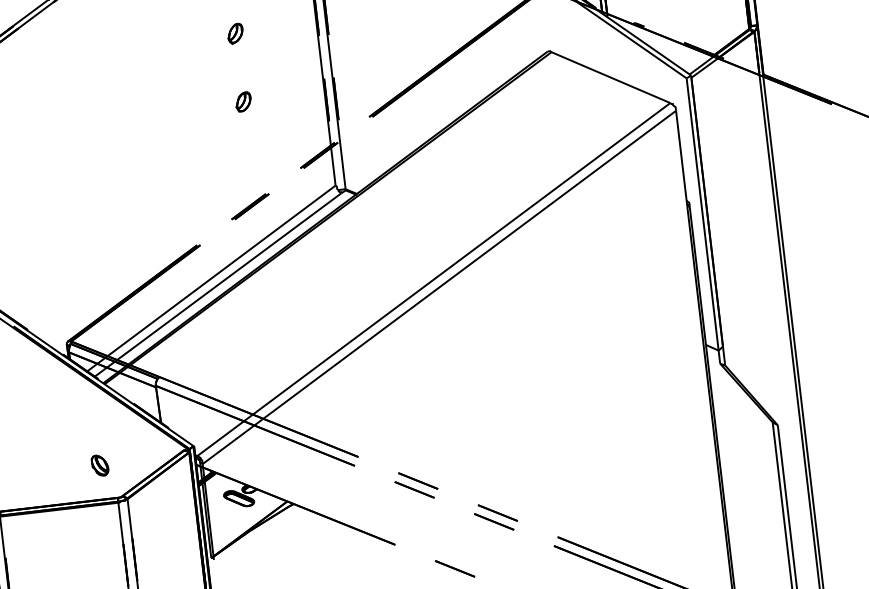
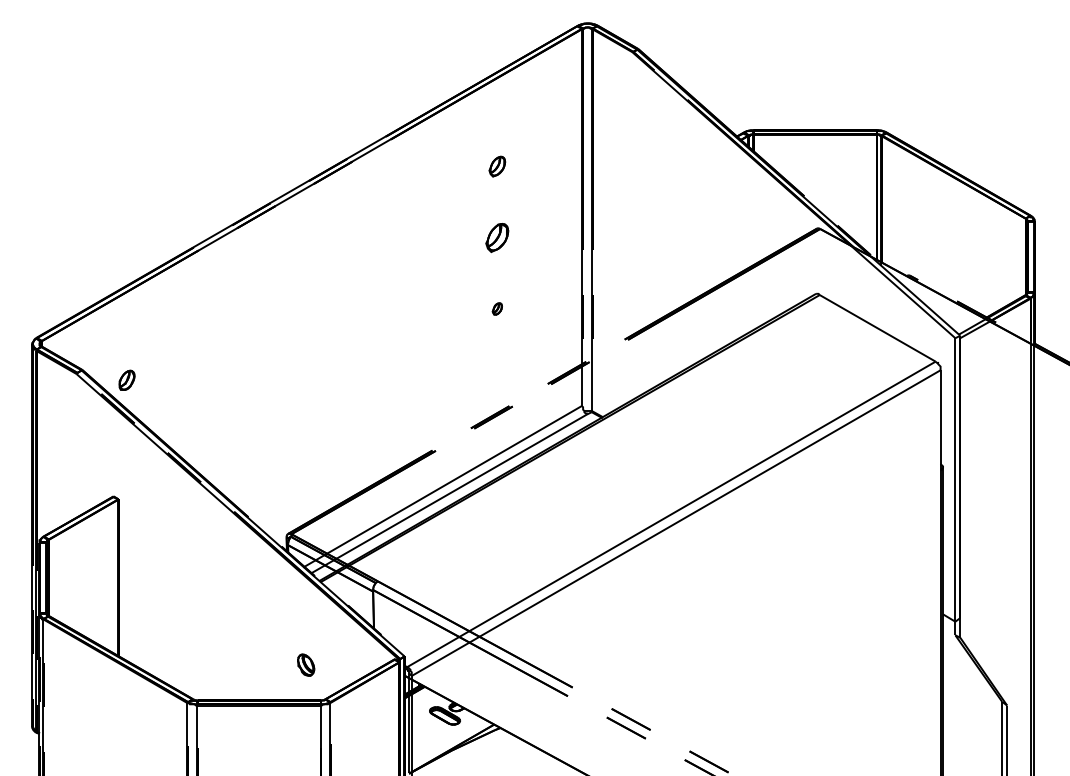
part: (235, 34) -> (497, 238), size x1.4
part: (243, 101) -> (497, 308), size x0.6

